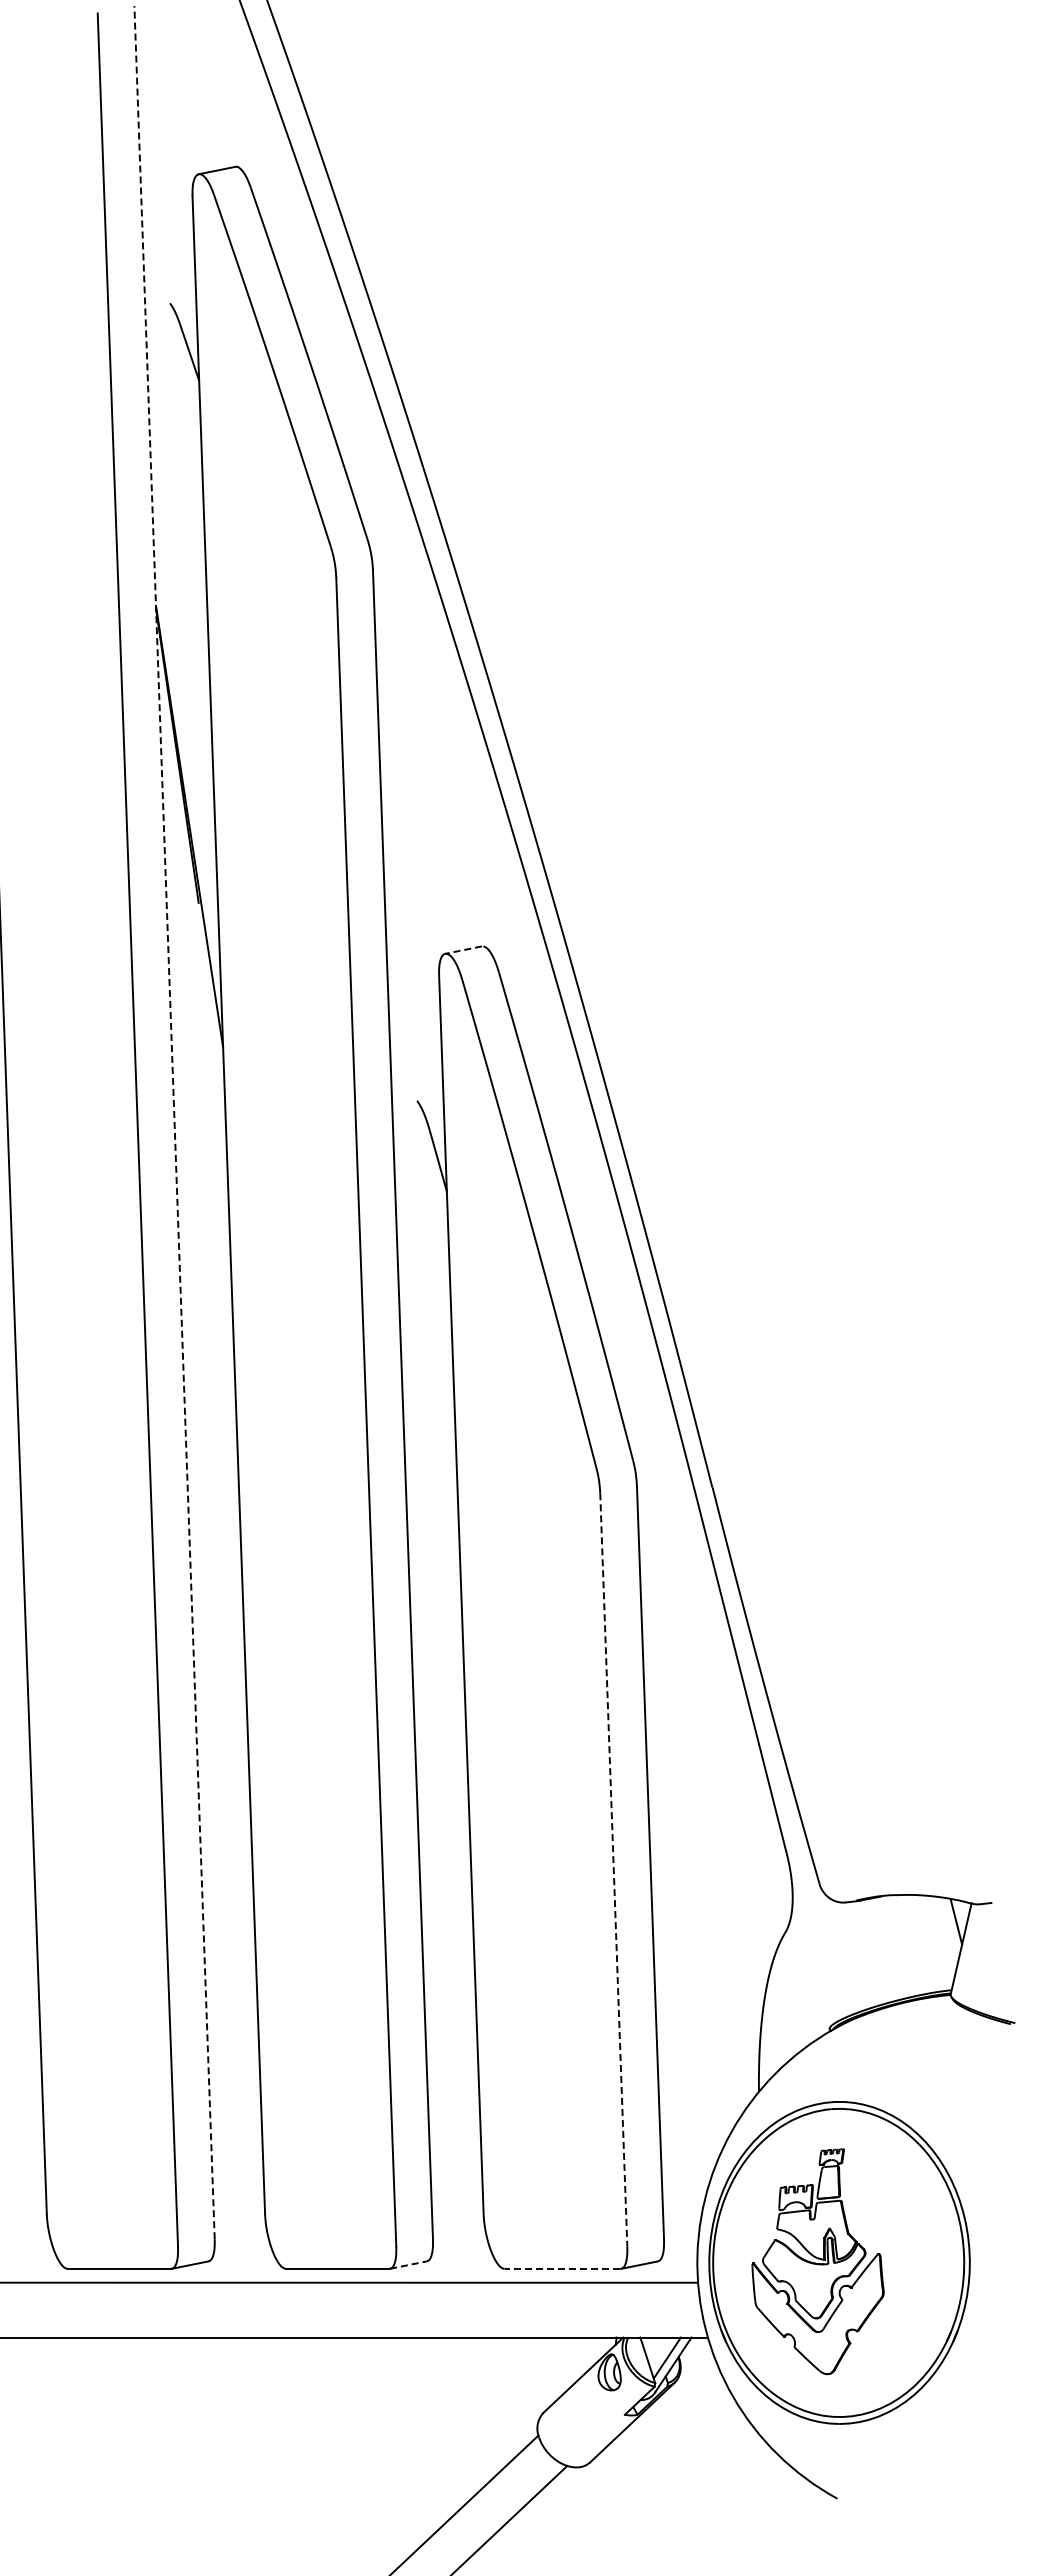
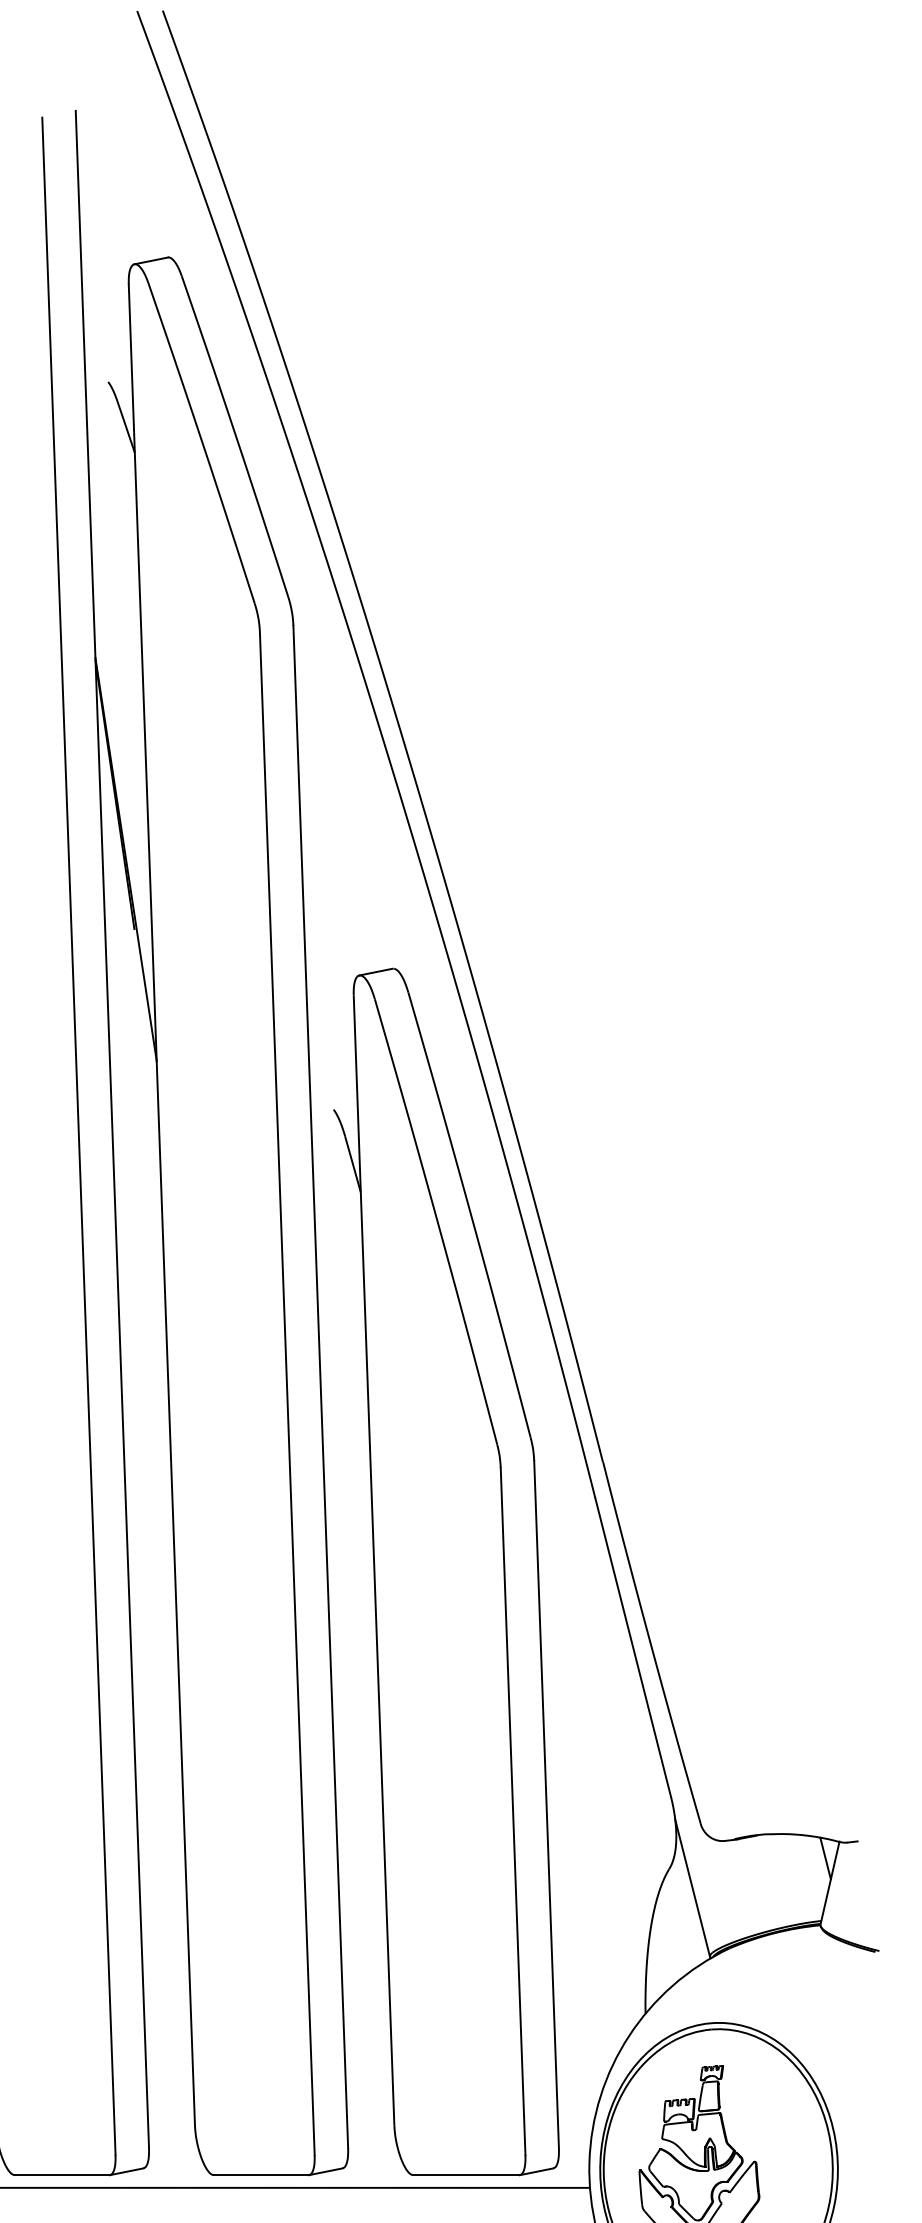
line: (463, 950) -> (375, 972), dashed -> solid
line: (174, 1122) -> (112, 1129), dashed -> solid
line: (613, 1869) -> (512, 1810), dashed -> solid
line: (810, 1953) -> (692, 1887), added
line: (408, 2265) -> (325, 2172), dashed -> solid
line: (562, 2268) -> (466, 2174), dashed -> solid

